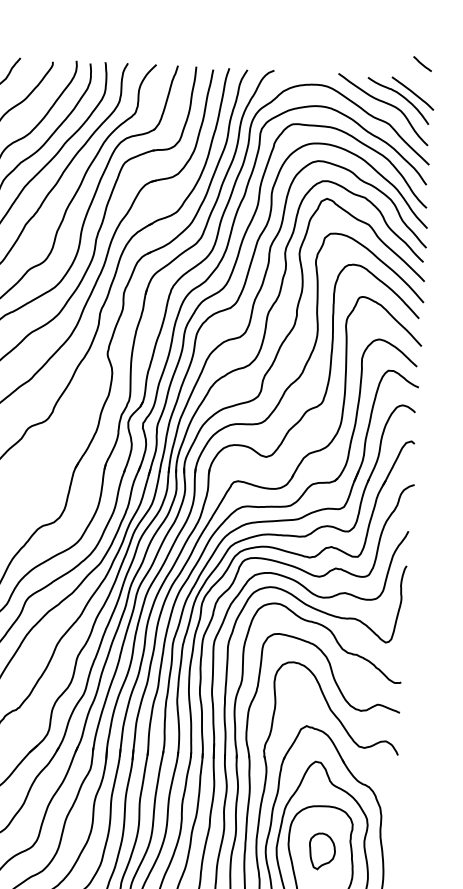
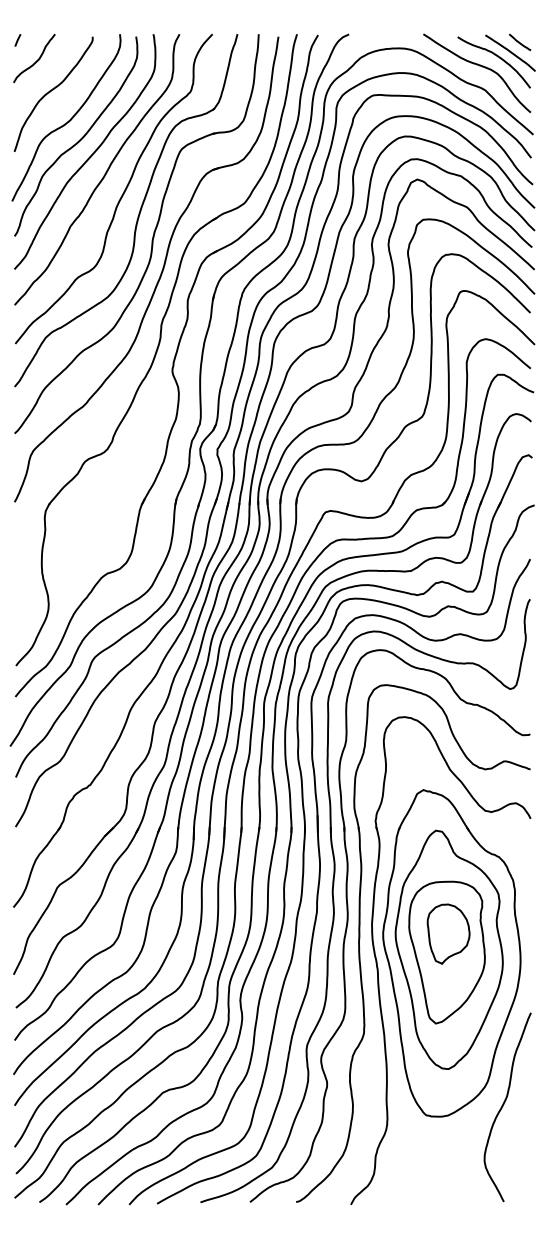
line: (423, 64) -> (520, 42), moved
part: (322, 850) -> (448, 933), size x1.43

